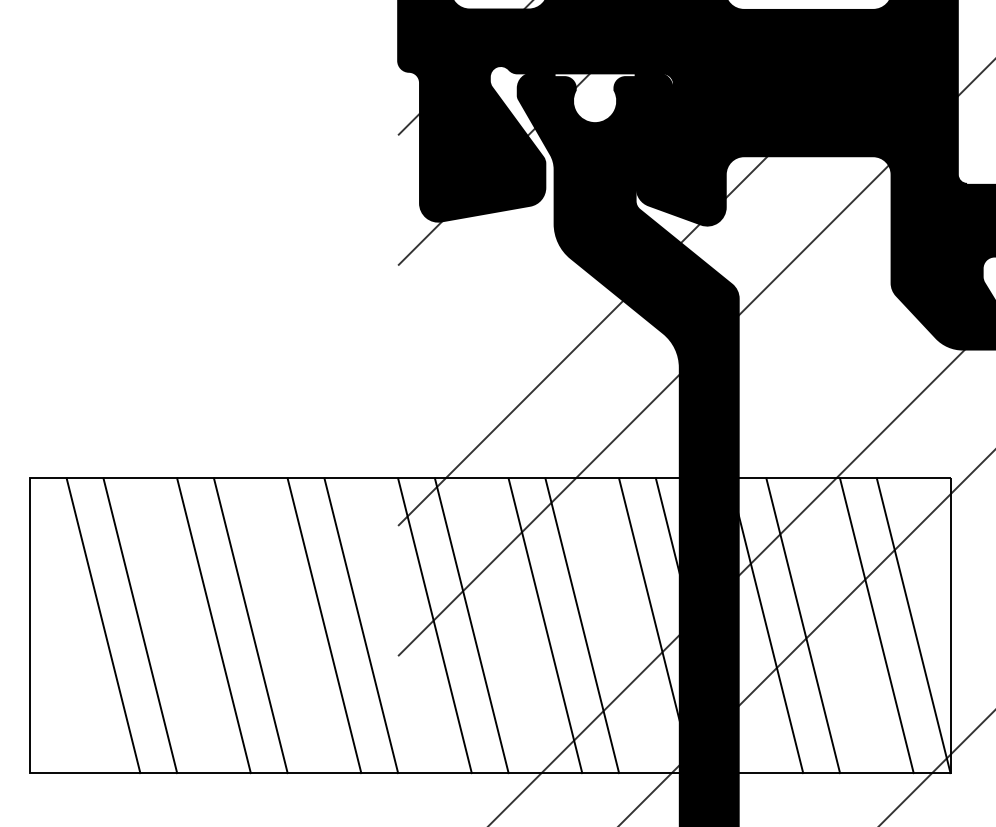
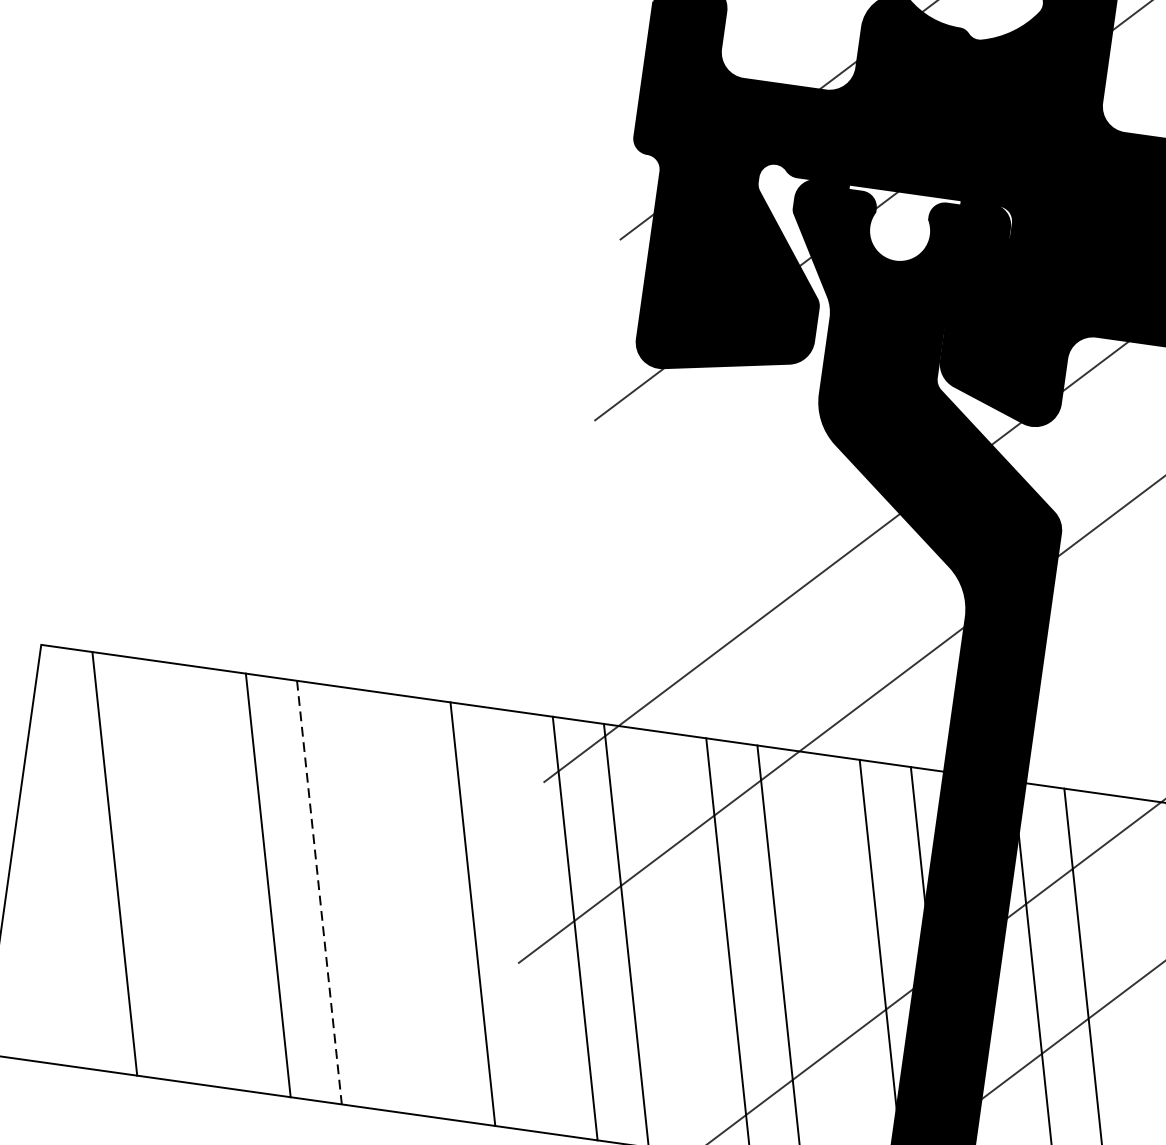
line: (140, 625) -> (166, 870), removed
line: (250, 625) -> (319, 892), solid -> dashed
line: (324, 625) -> (421, 906), removed

